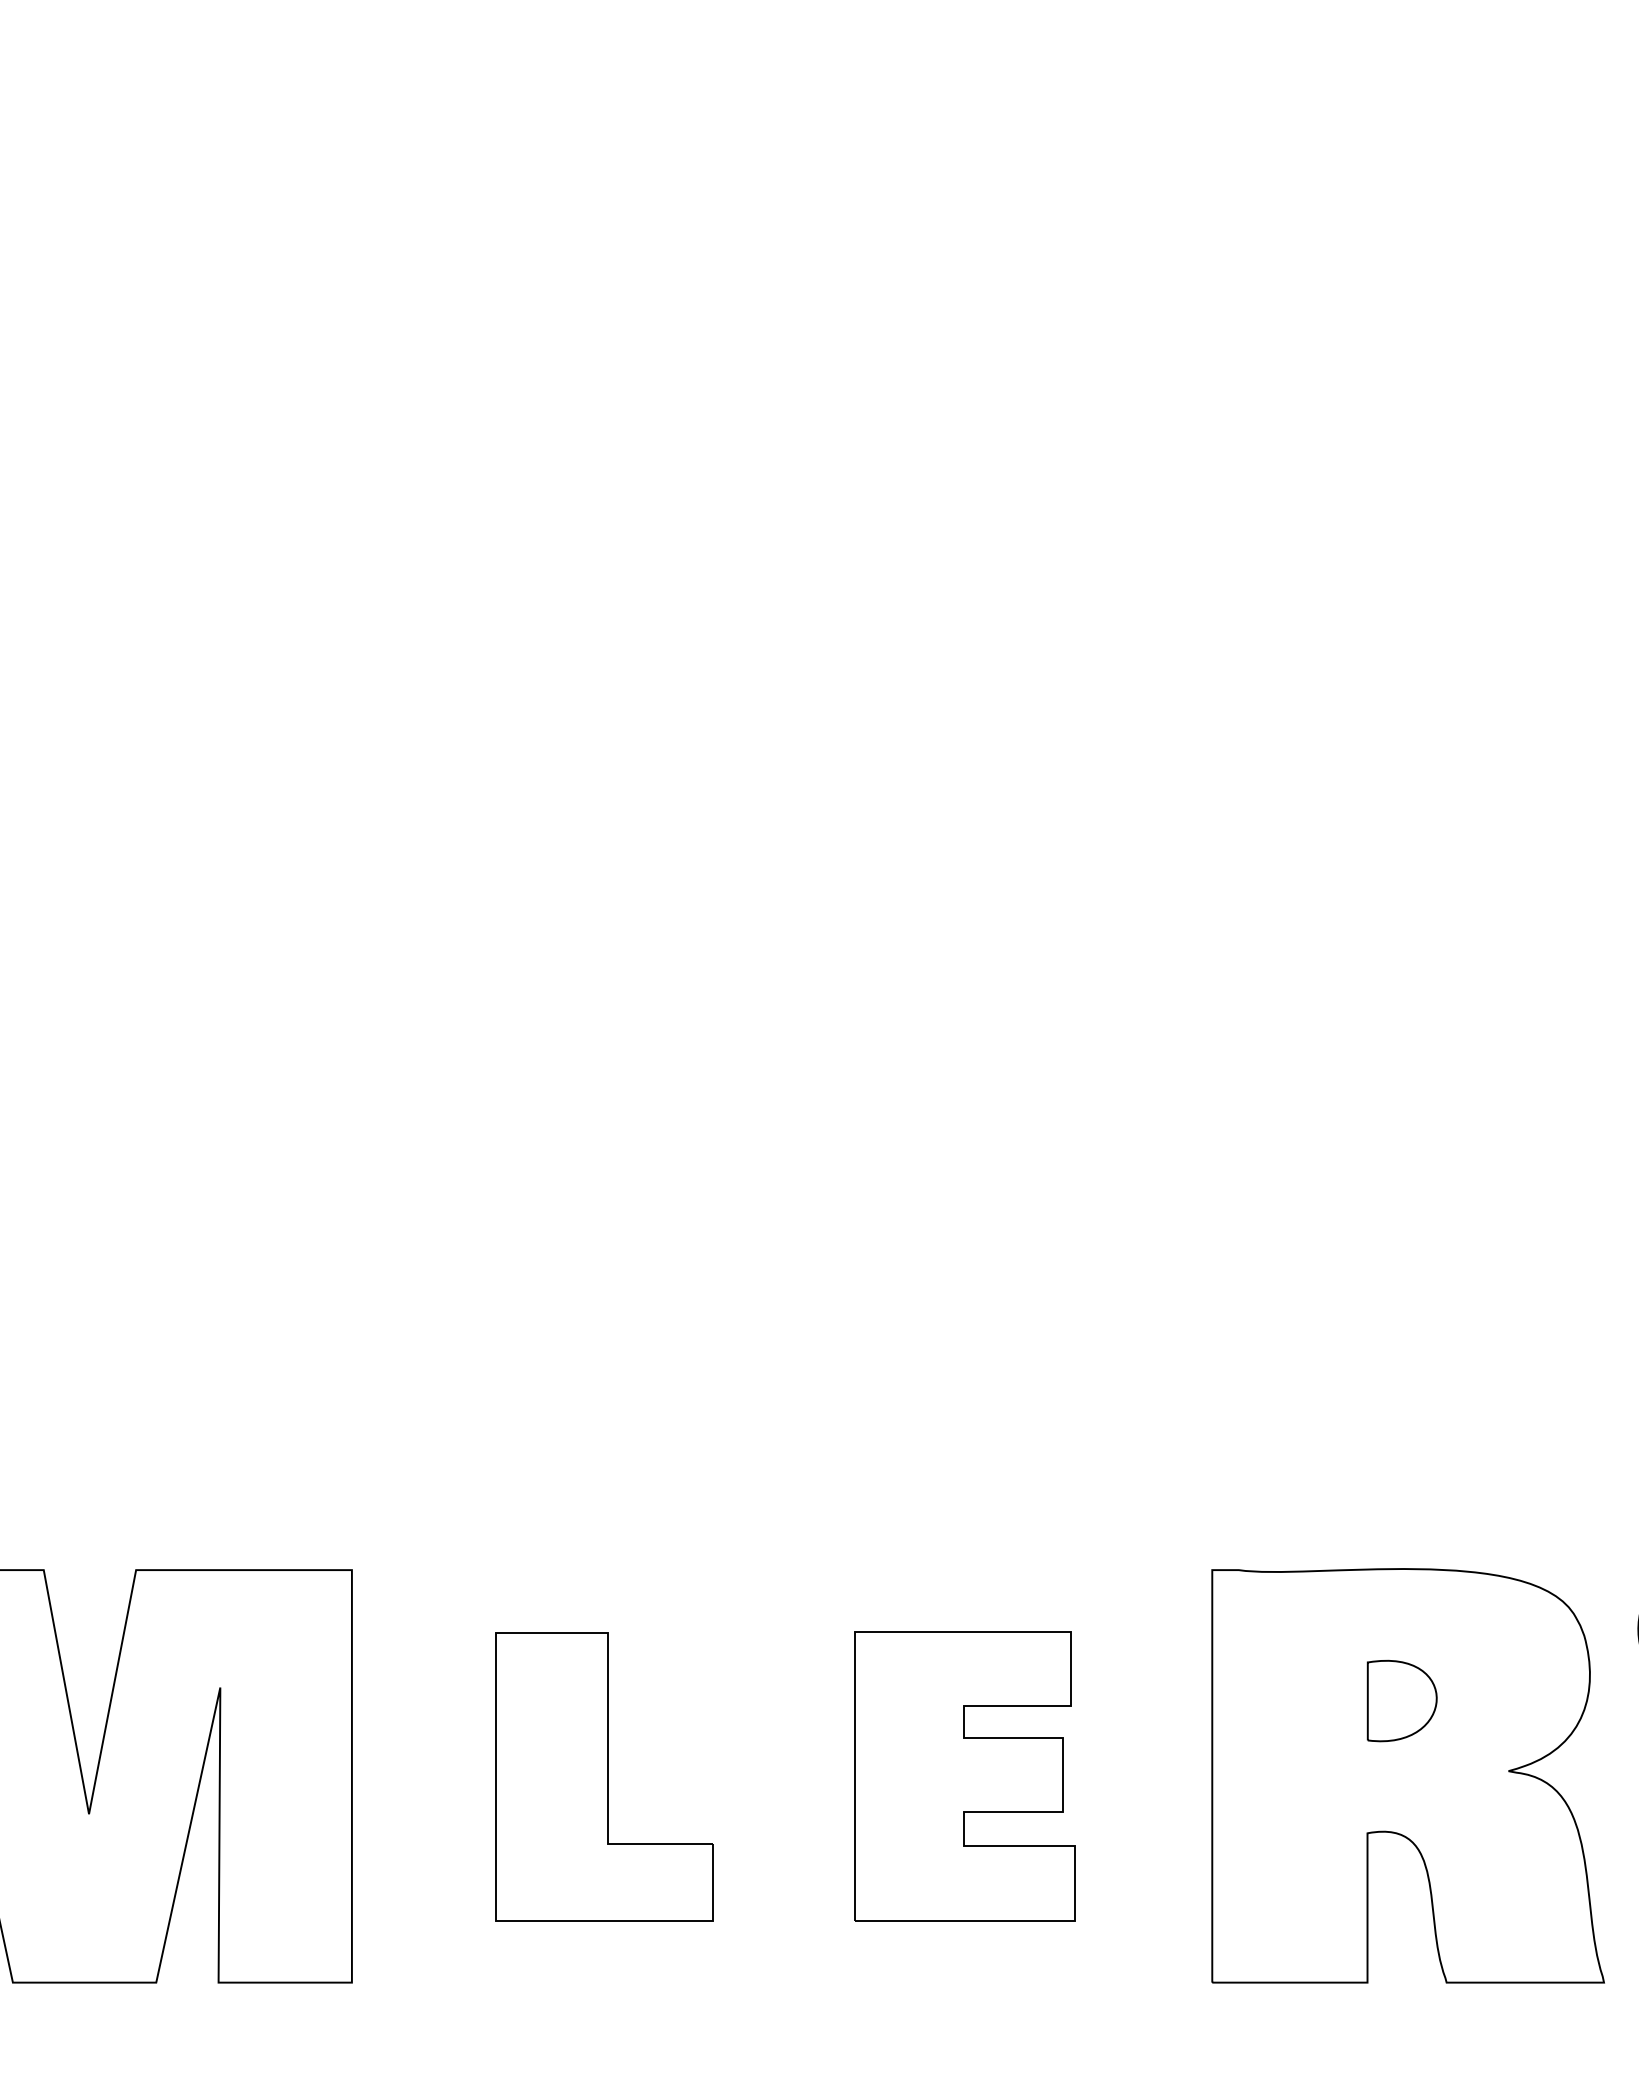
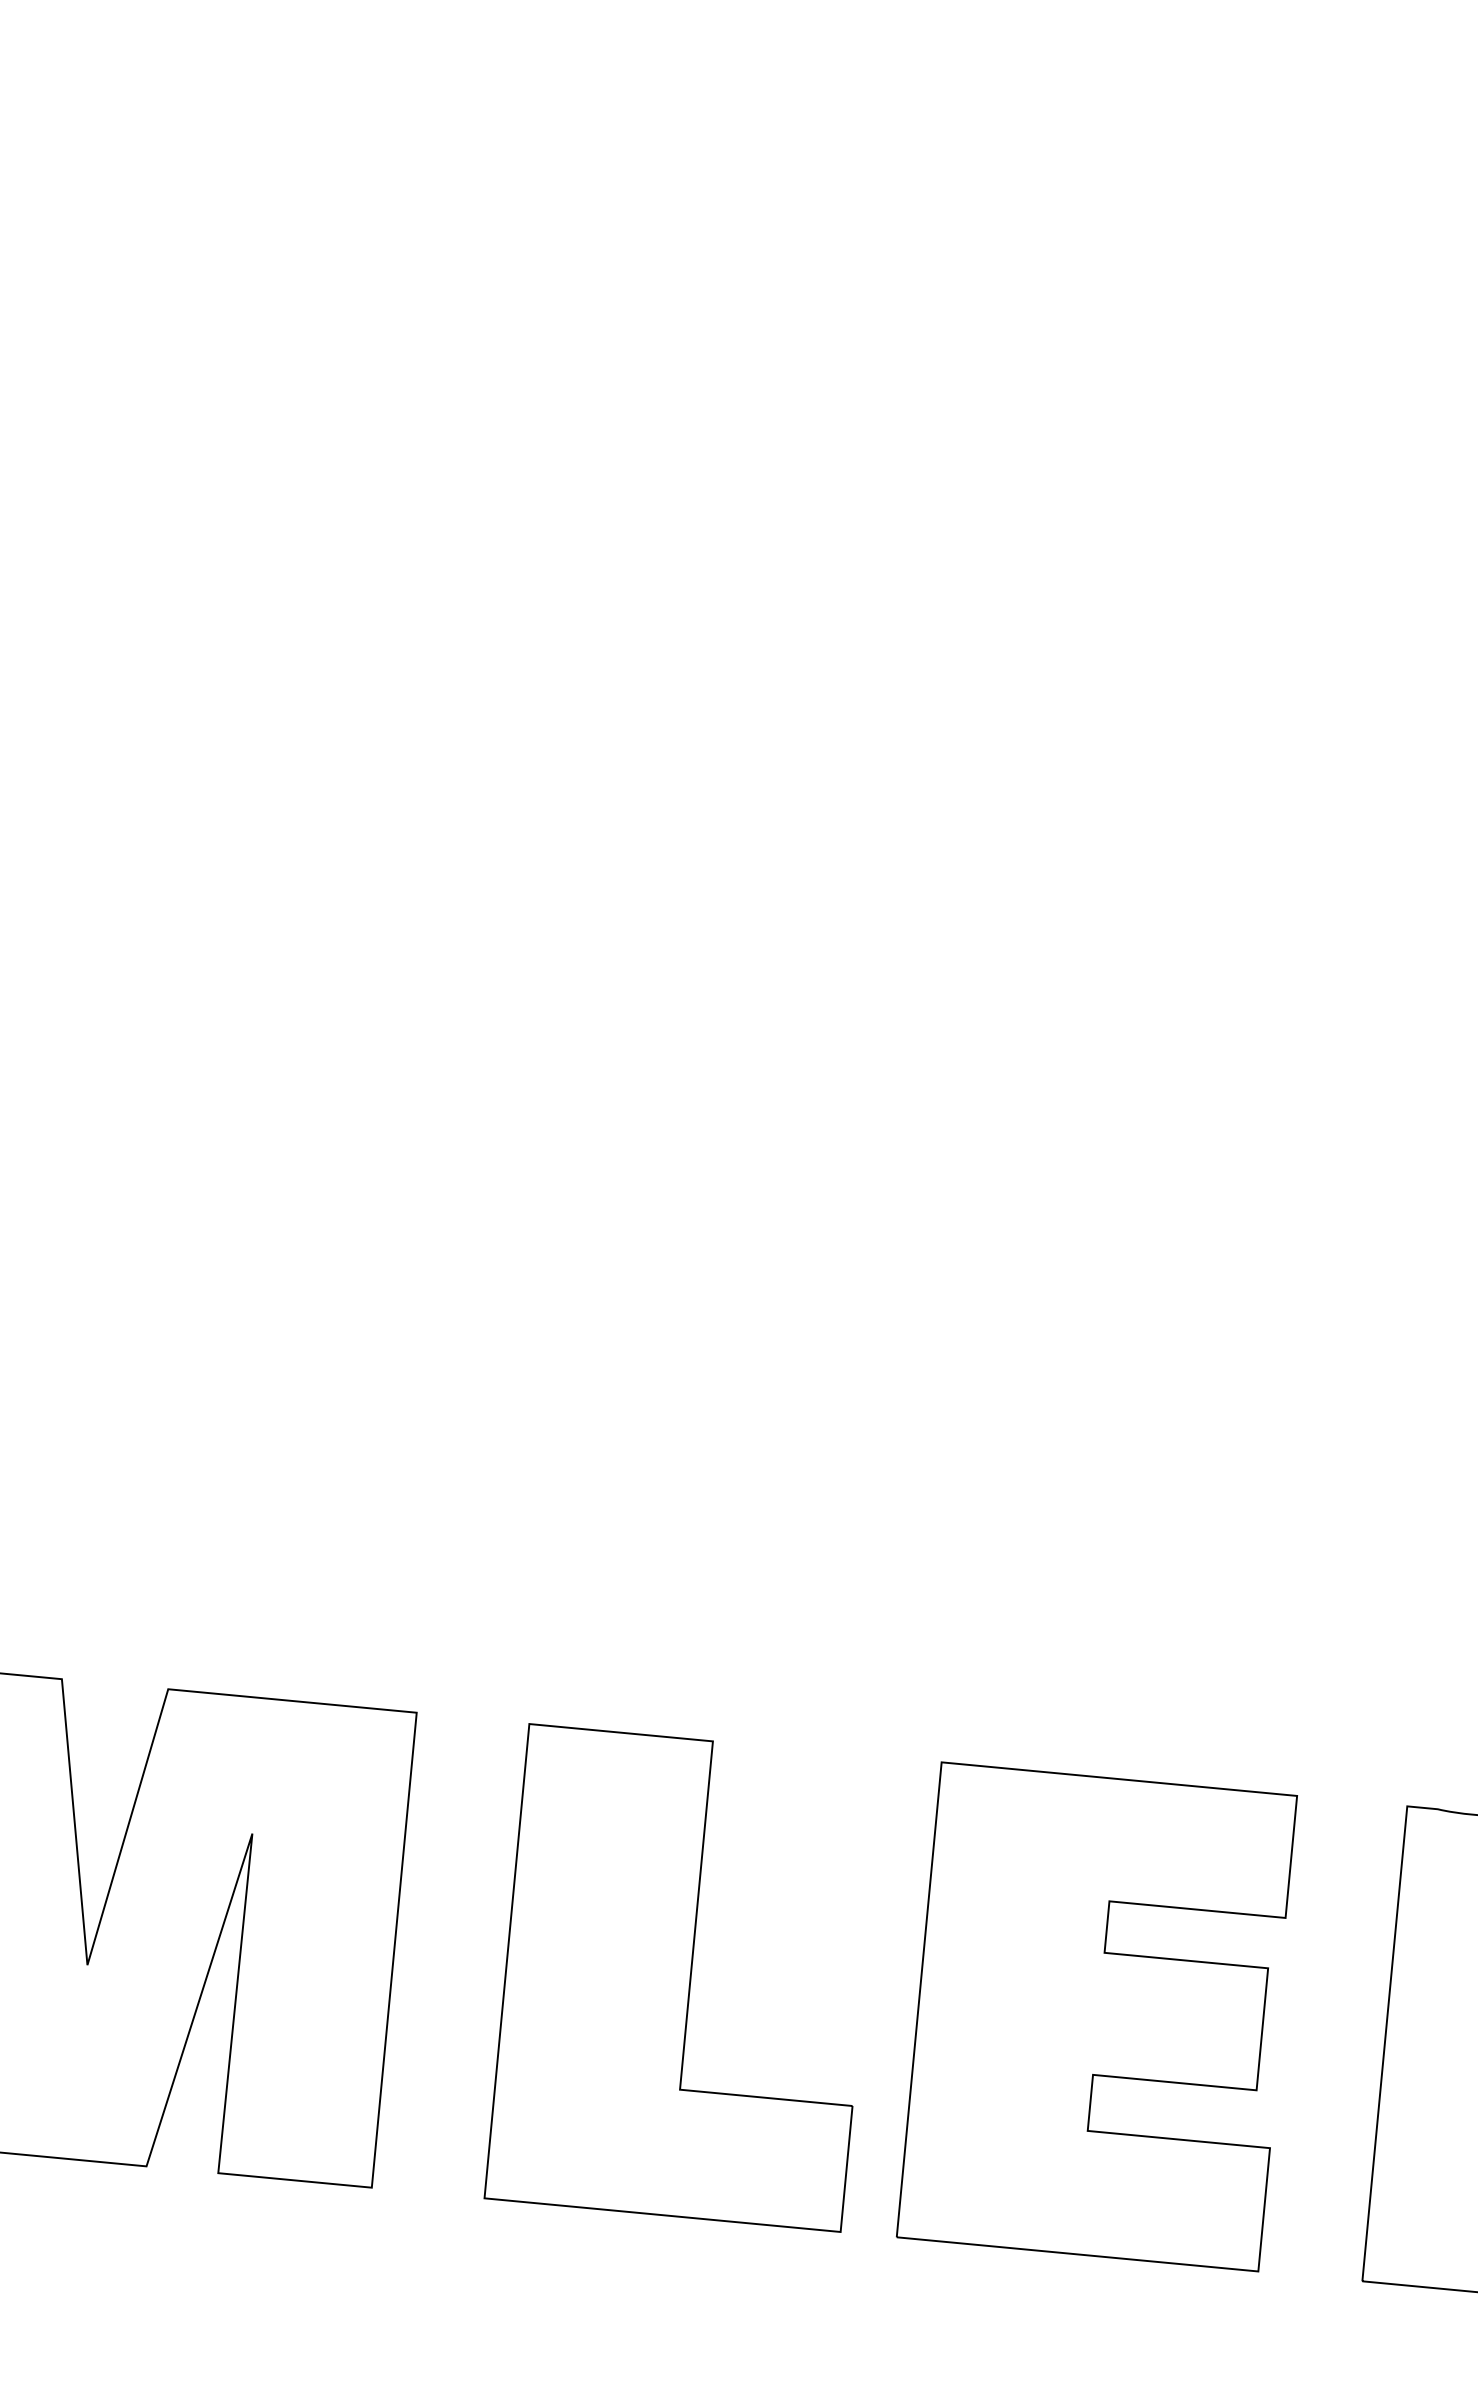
part: (604, 1776) -> (685, 1977), size x1.43
part: (964, 1776) -> (1099, 2017), size x1.43

